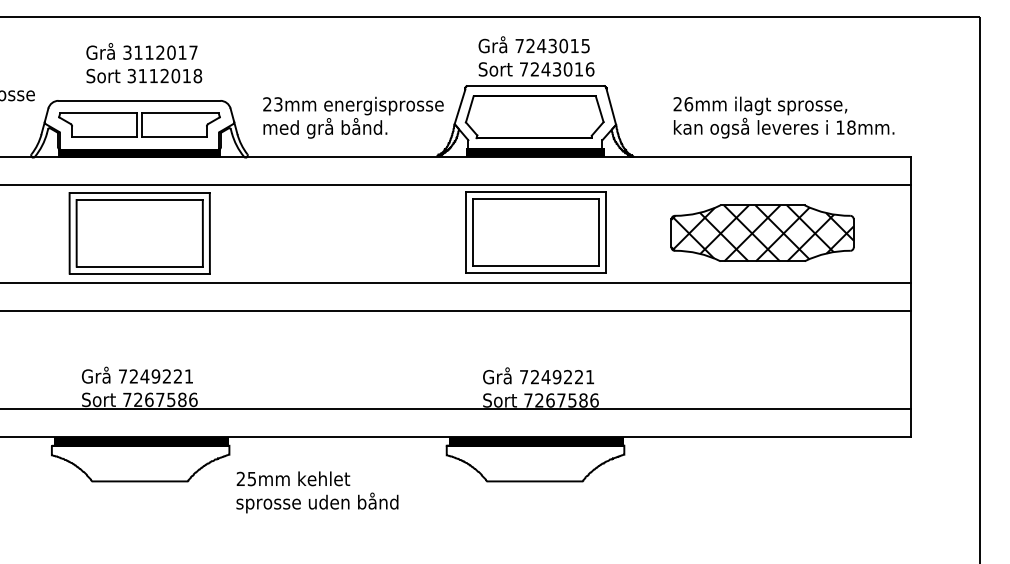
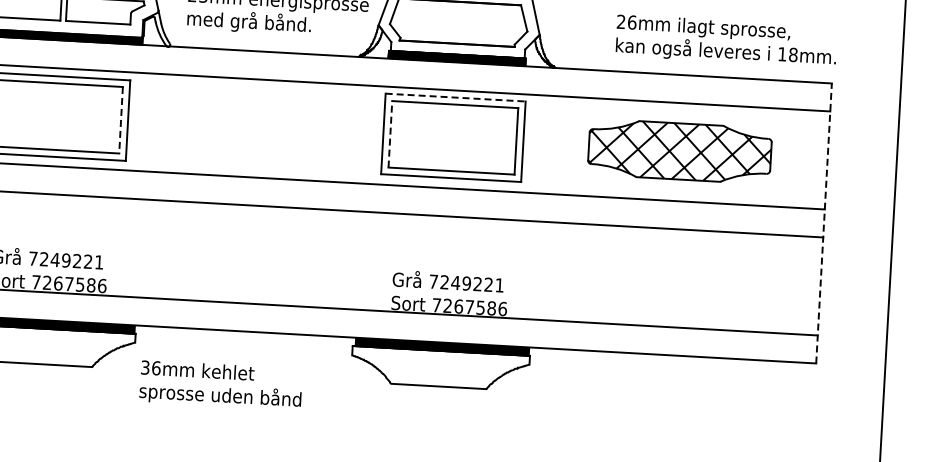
text: (783, 117) -> (726, 41), moved
line: (536, 192) -> (456, 98), solid -> dashed
line: (472, 231) -> (390, 133), solid -> dashed
line: (202, 233) -> (120, 120), solid -> dashed
line: (910, 296) -> (824, 222), solid -> dashed
text: (246, 478) -> (150, 367), 25mm -> 36mm

